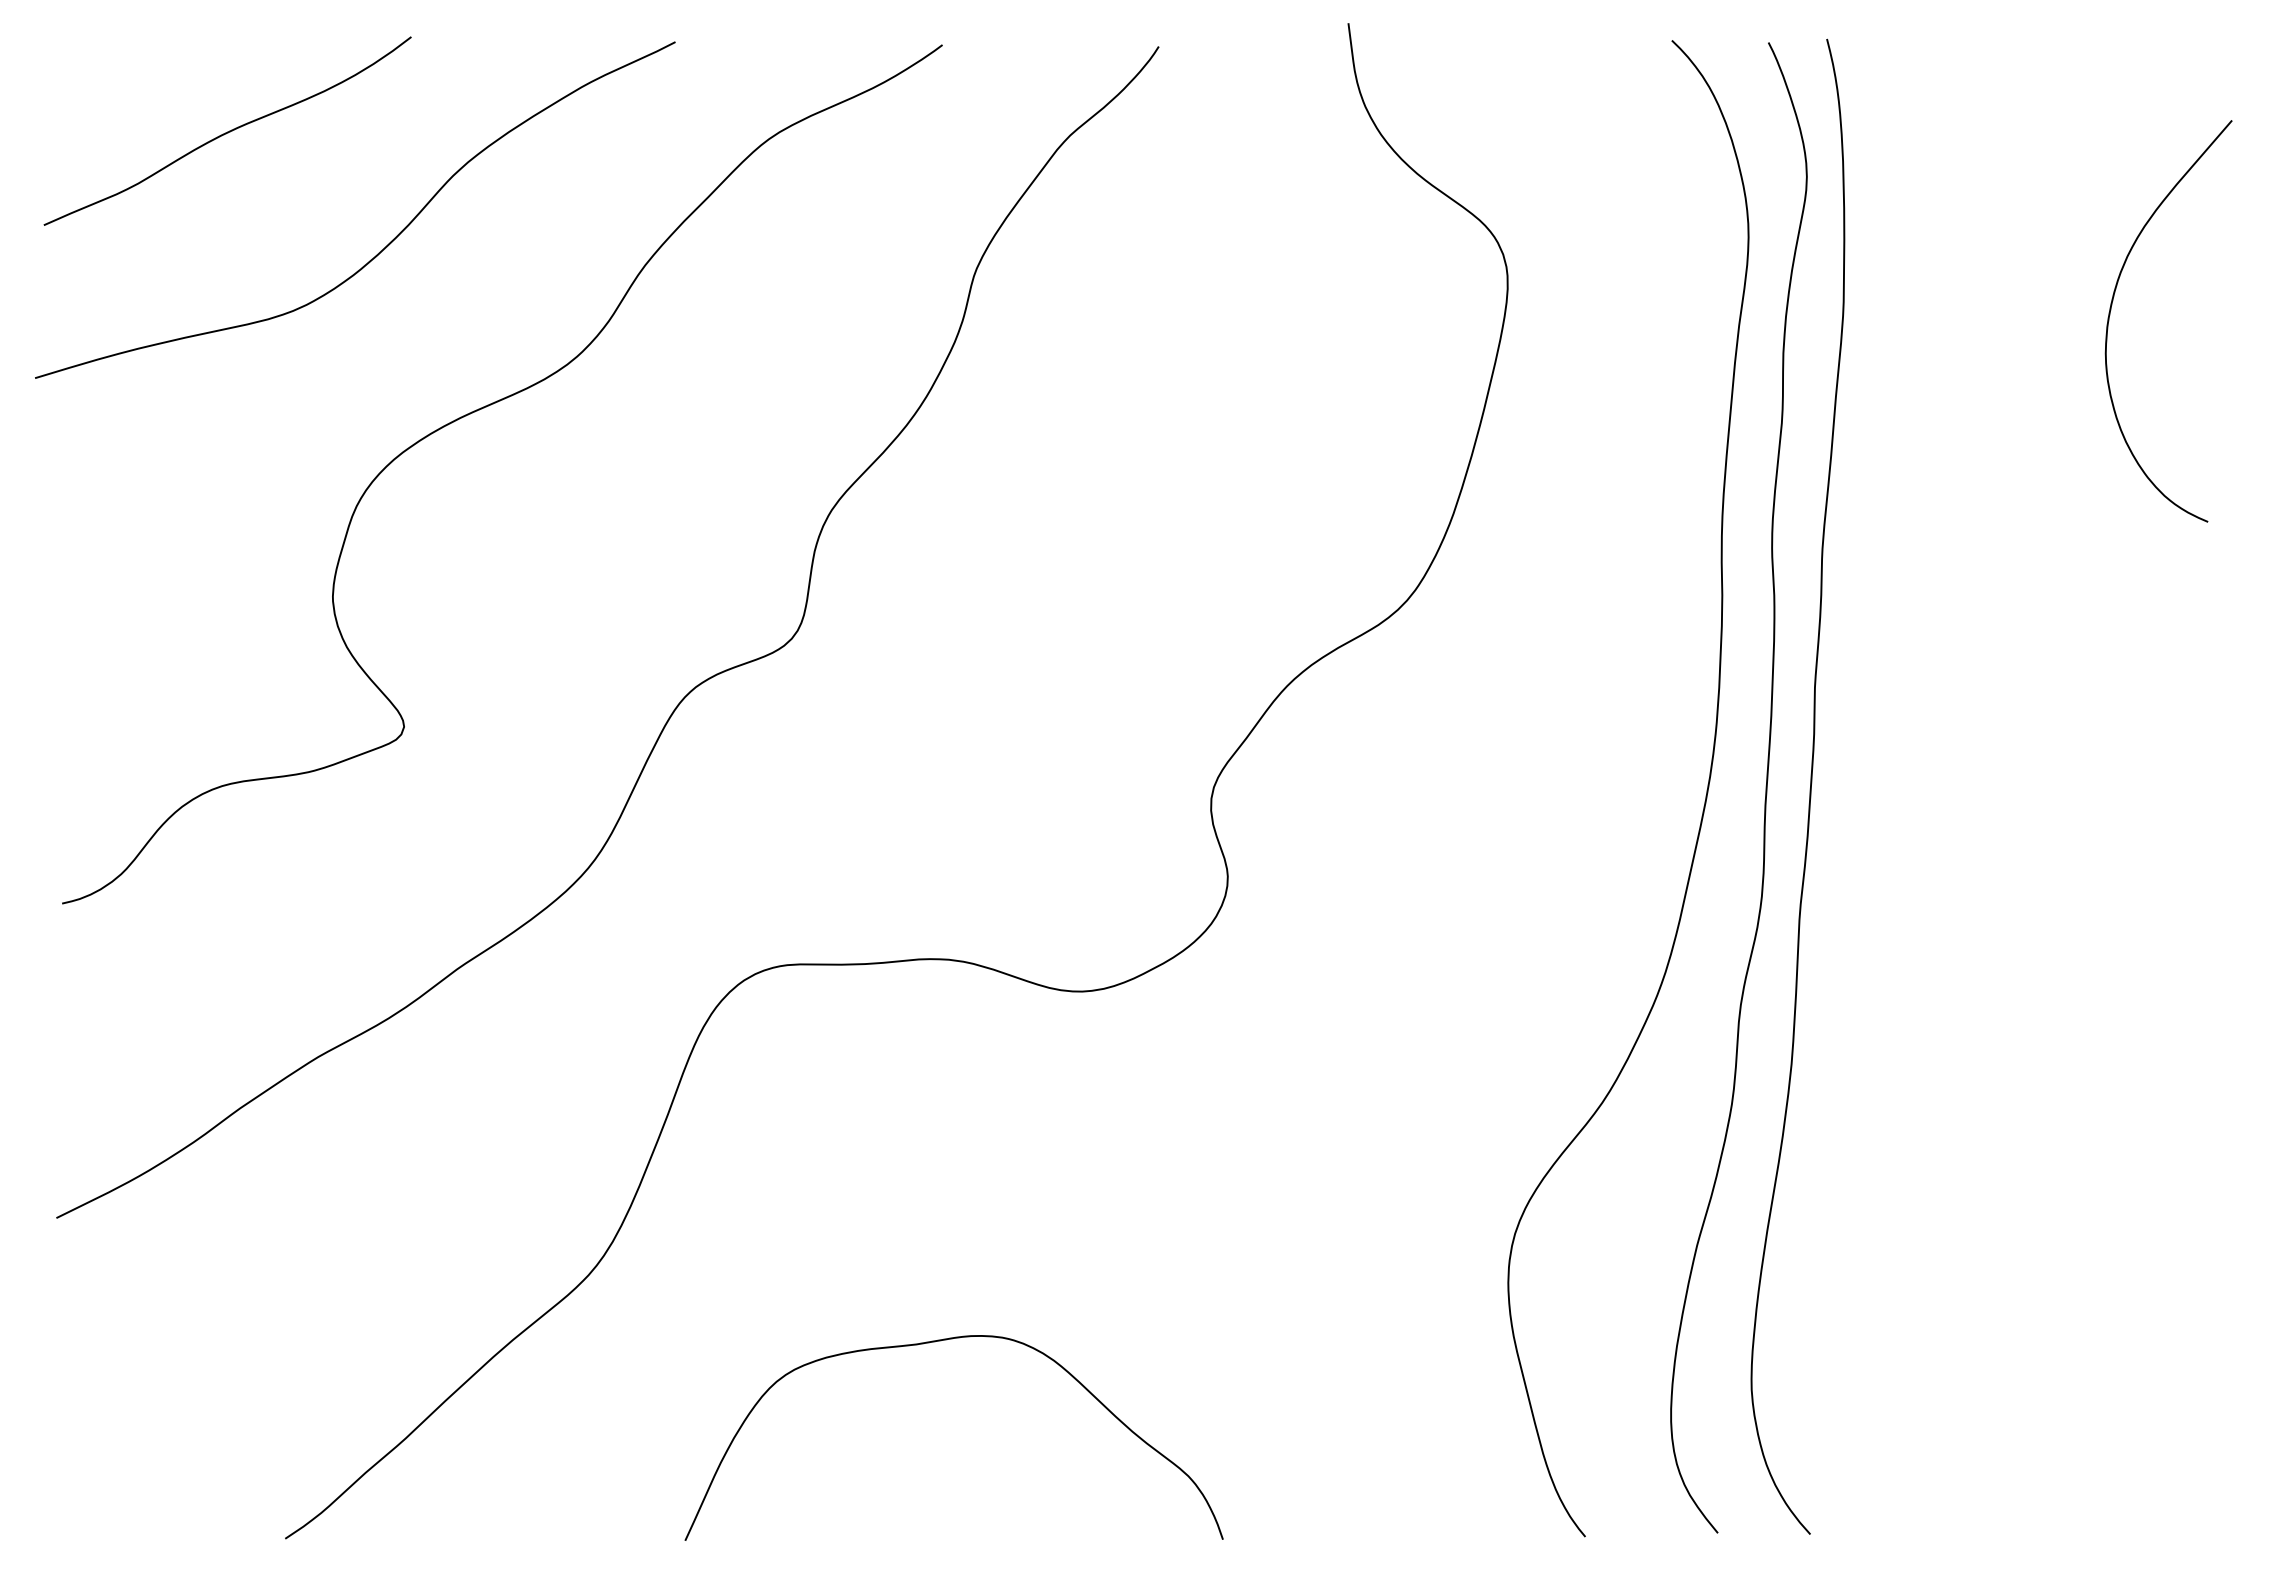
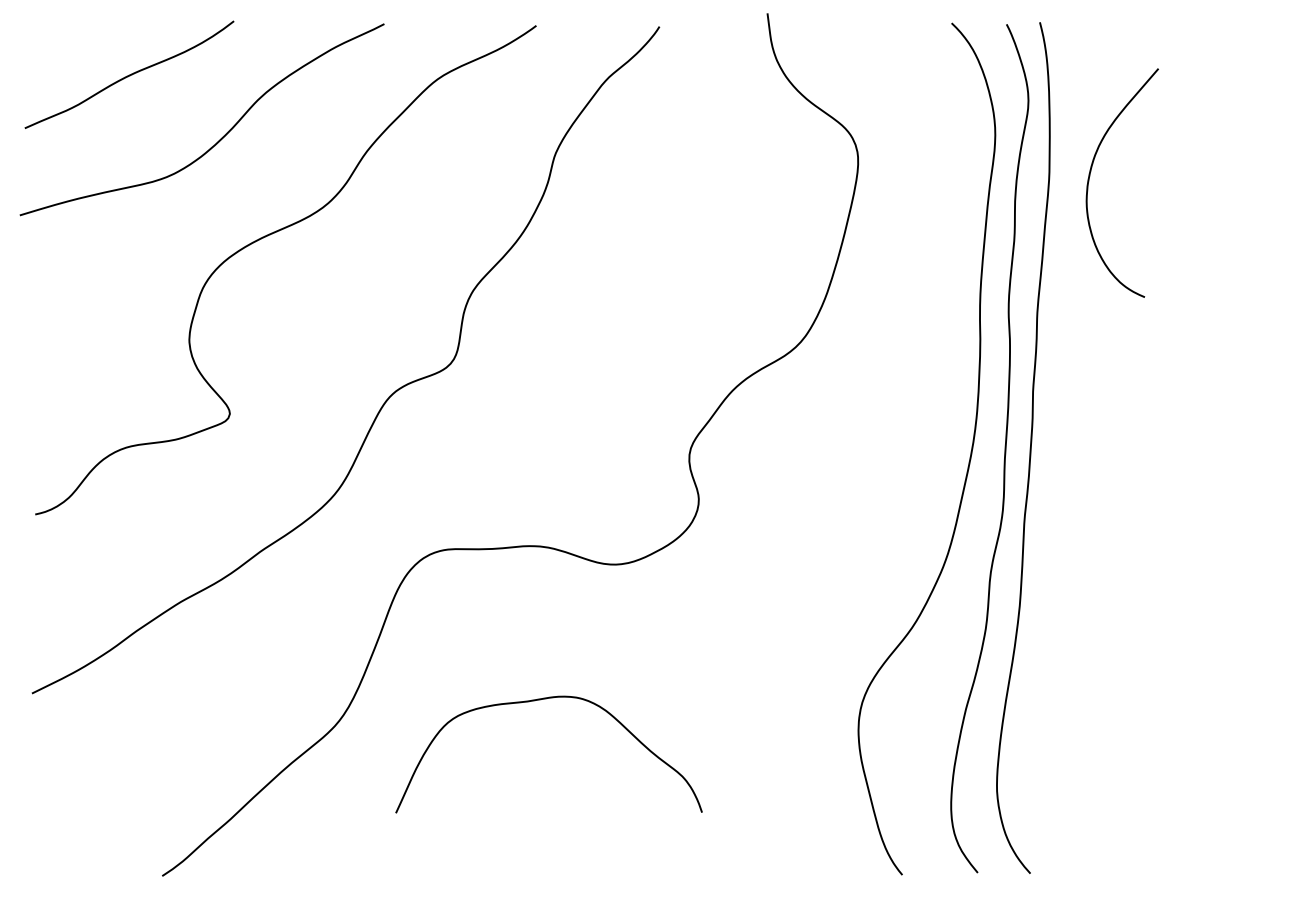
curve: (2112, 309) -> (1090, 176), moved
curve: (939, 1342) -> (540, 700), moved

